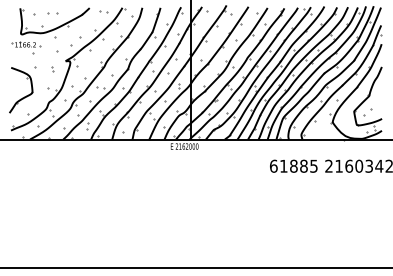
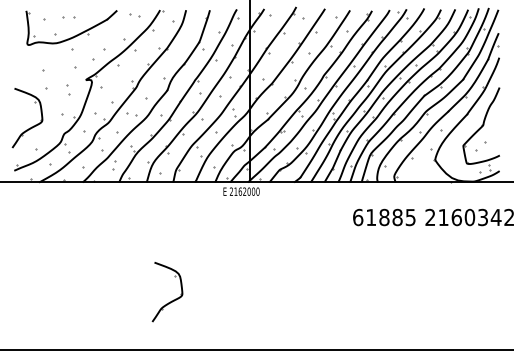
part: (26, 44) -> (34, 57), removed
part: (52, 69) -> (68, 90), size x1.6
part: (131, 229) -> (171, 300), added

